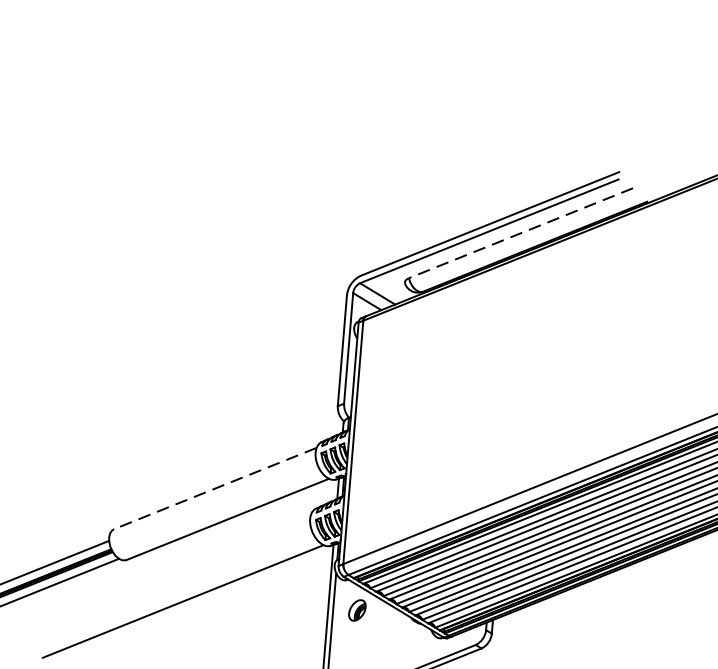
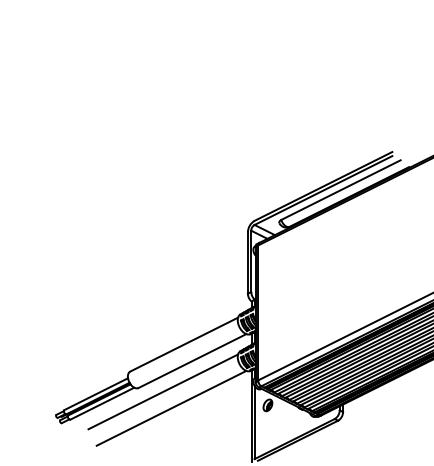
line: (520, 233) -> (340, 190), dashed -> solid
line: (214, 488) -> (183, 344), dashed -> solid
line: (171, 569) -> (163, 391), added

